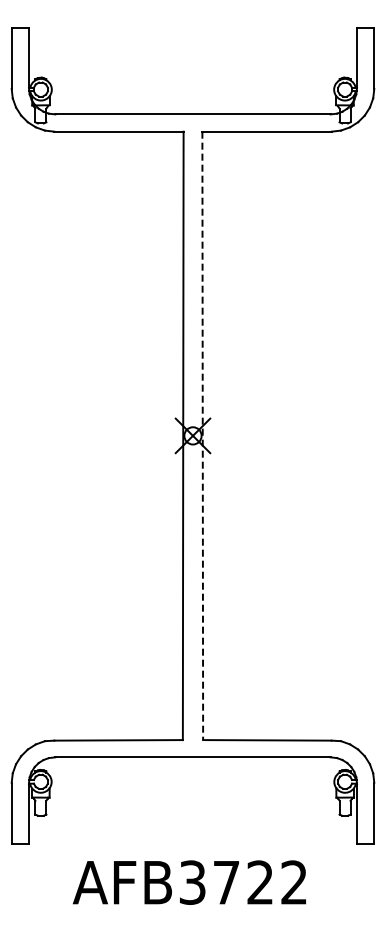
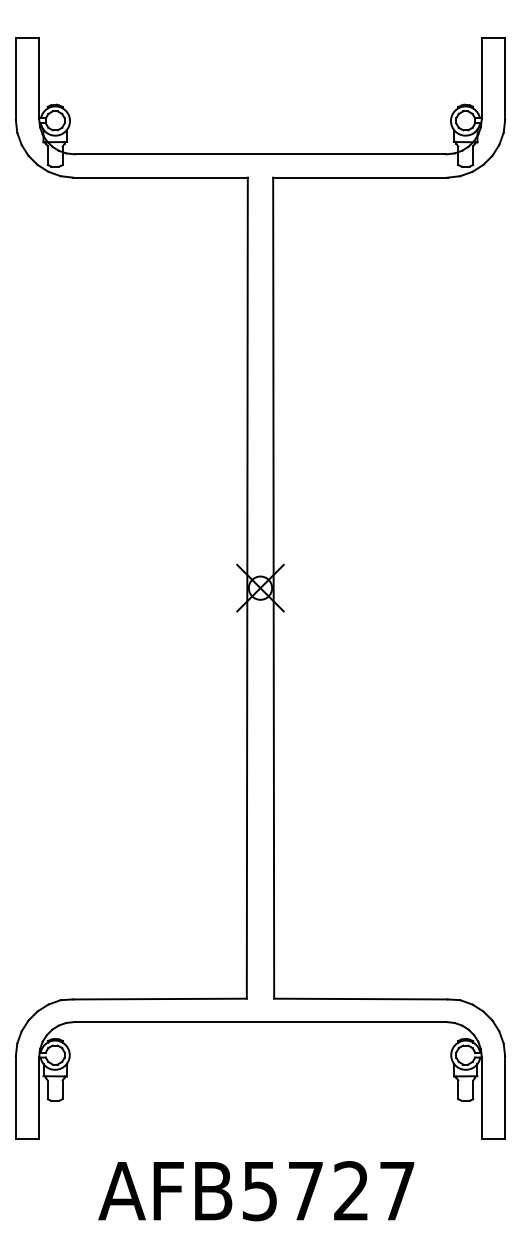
line: (202, 436) -> (273, 589), dashed -> solid
text: (243, 882) -> (328, 1190), AFB3722 -> AFB5727

